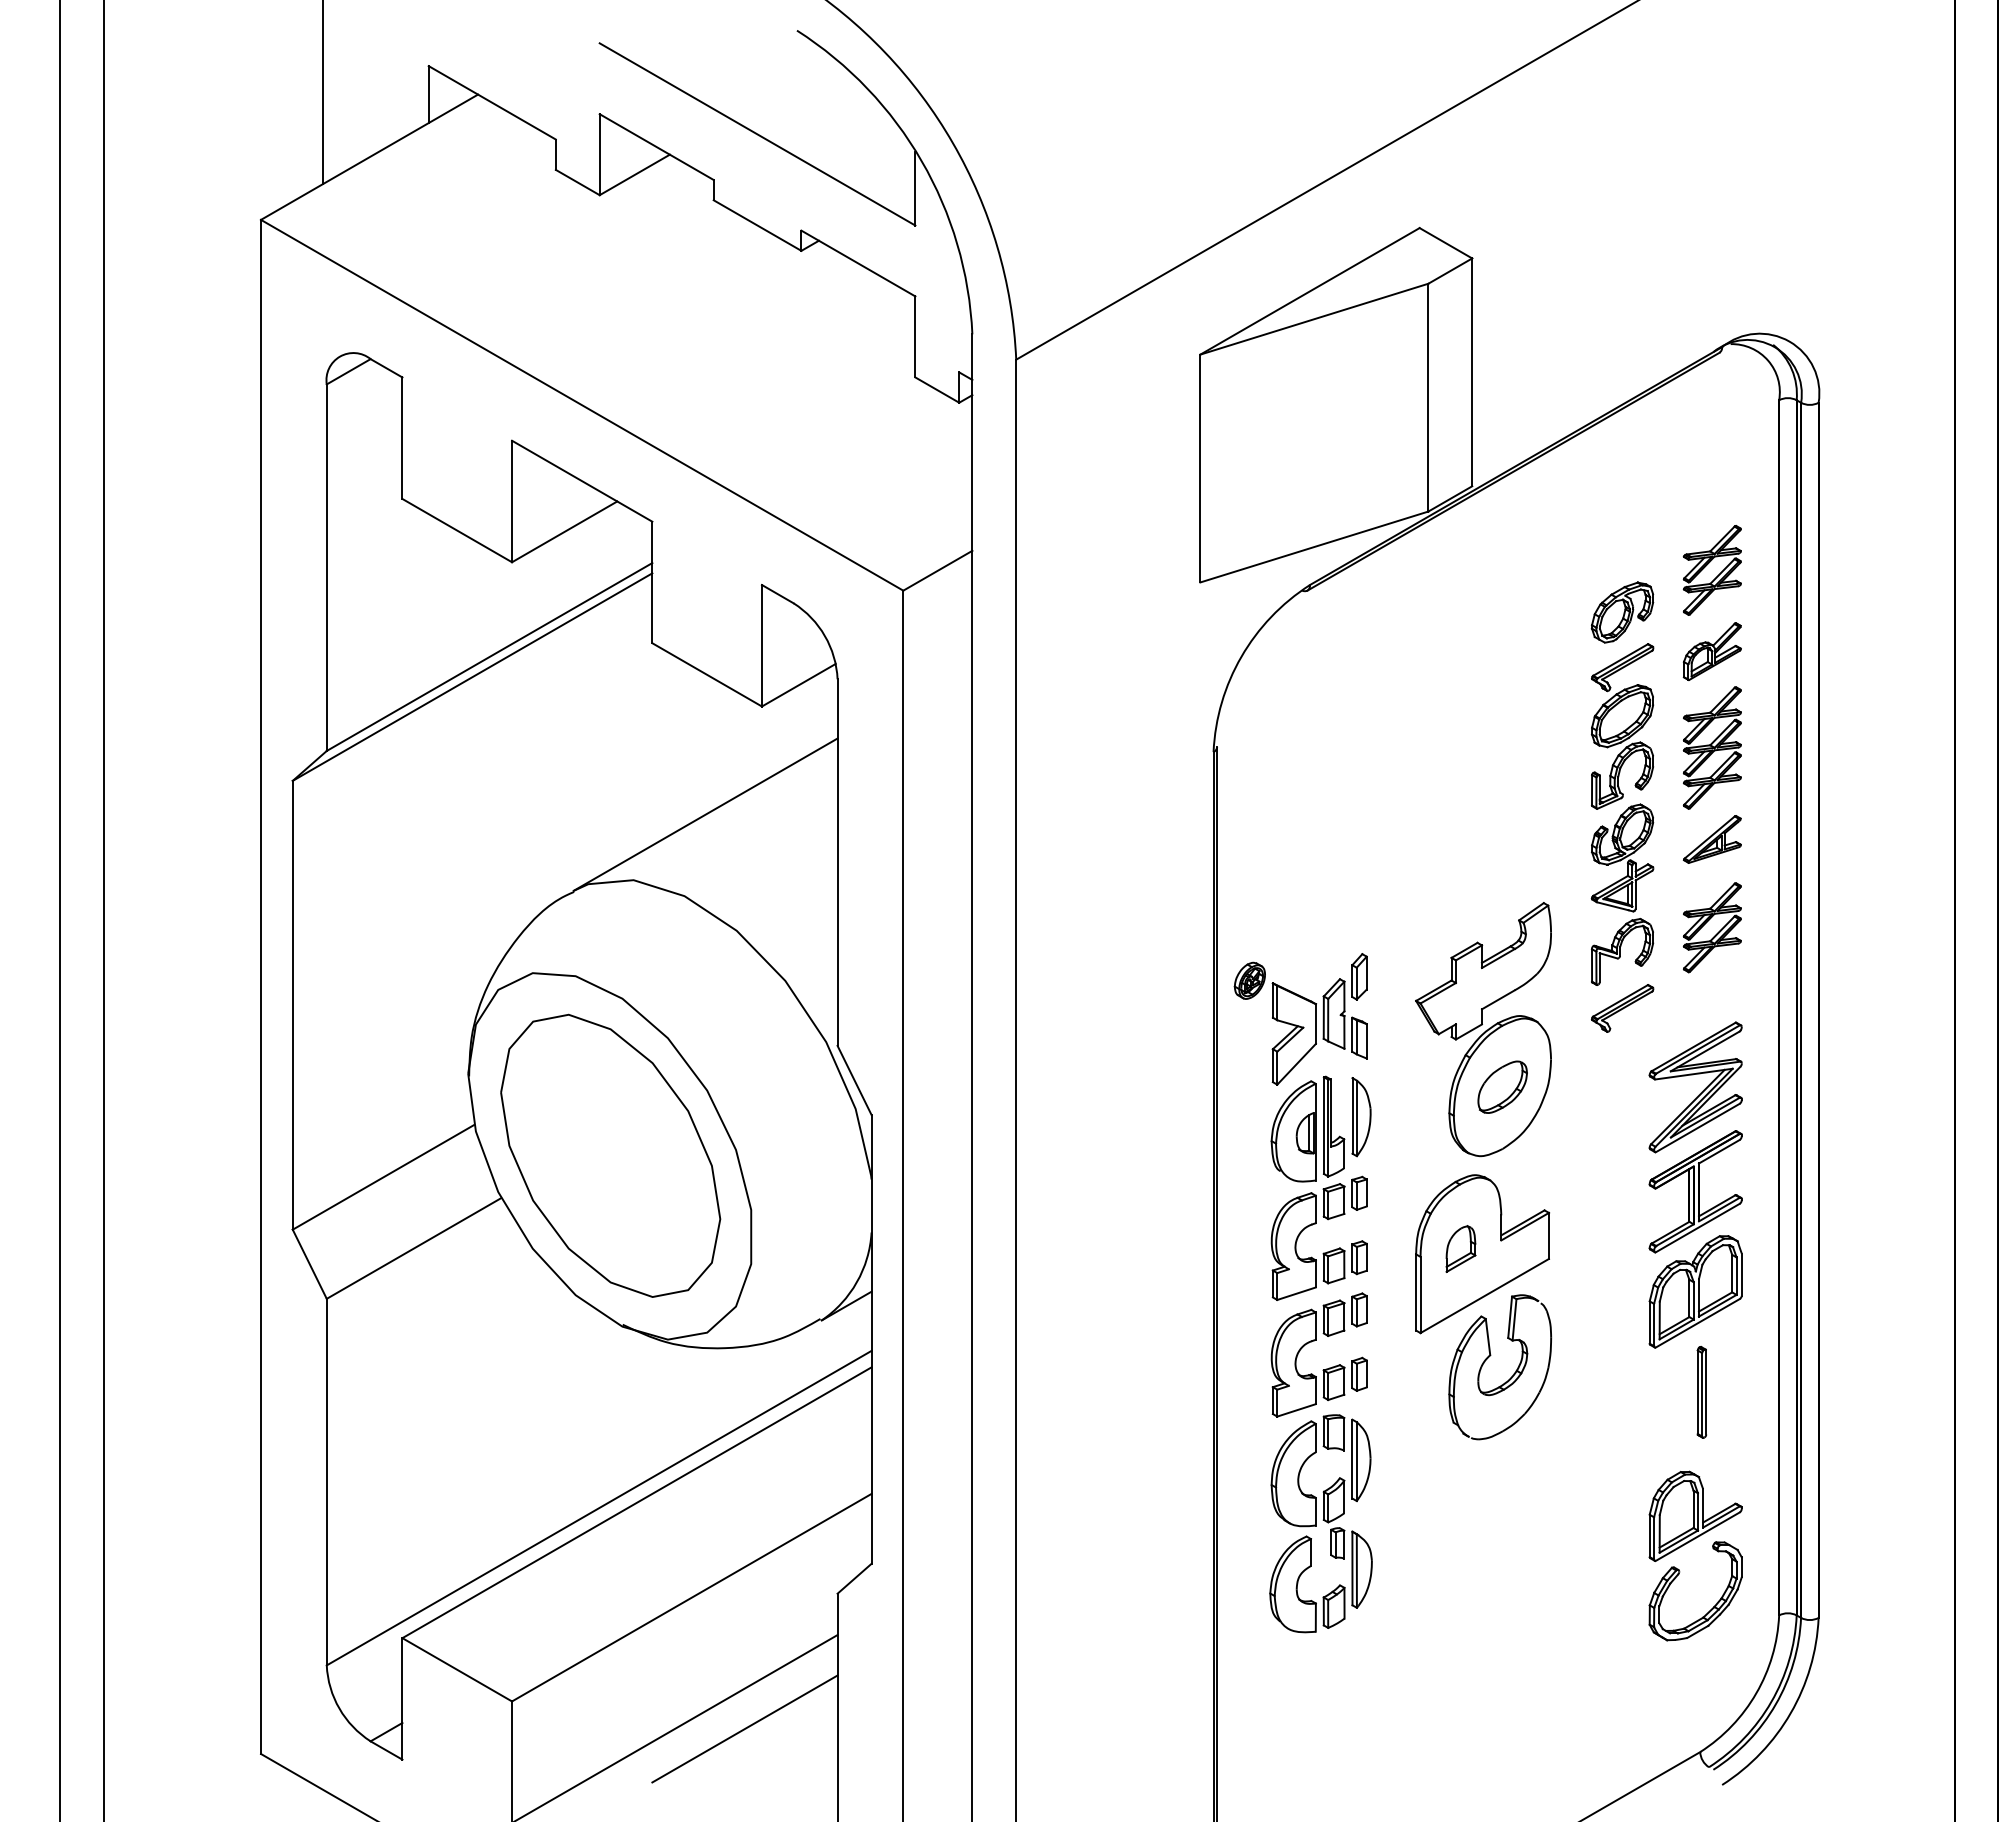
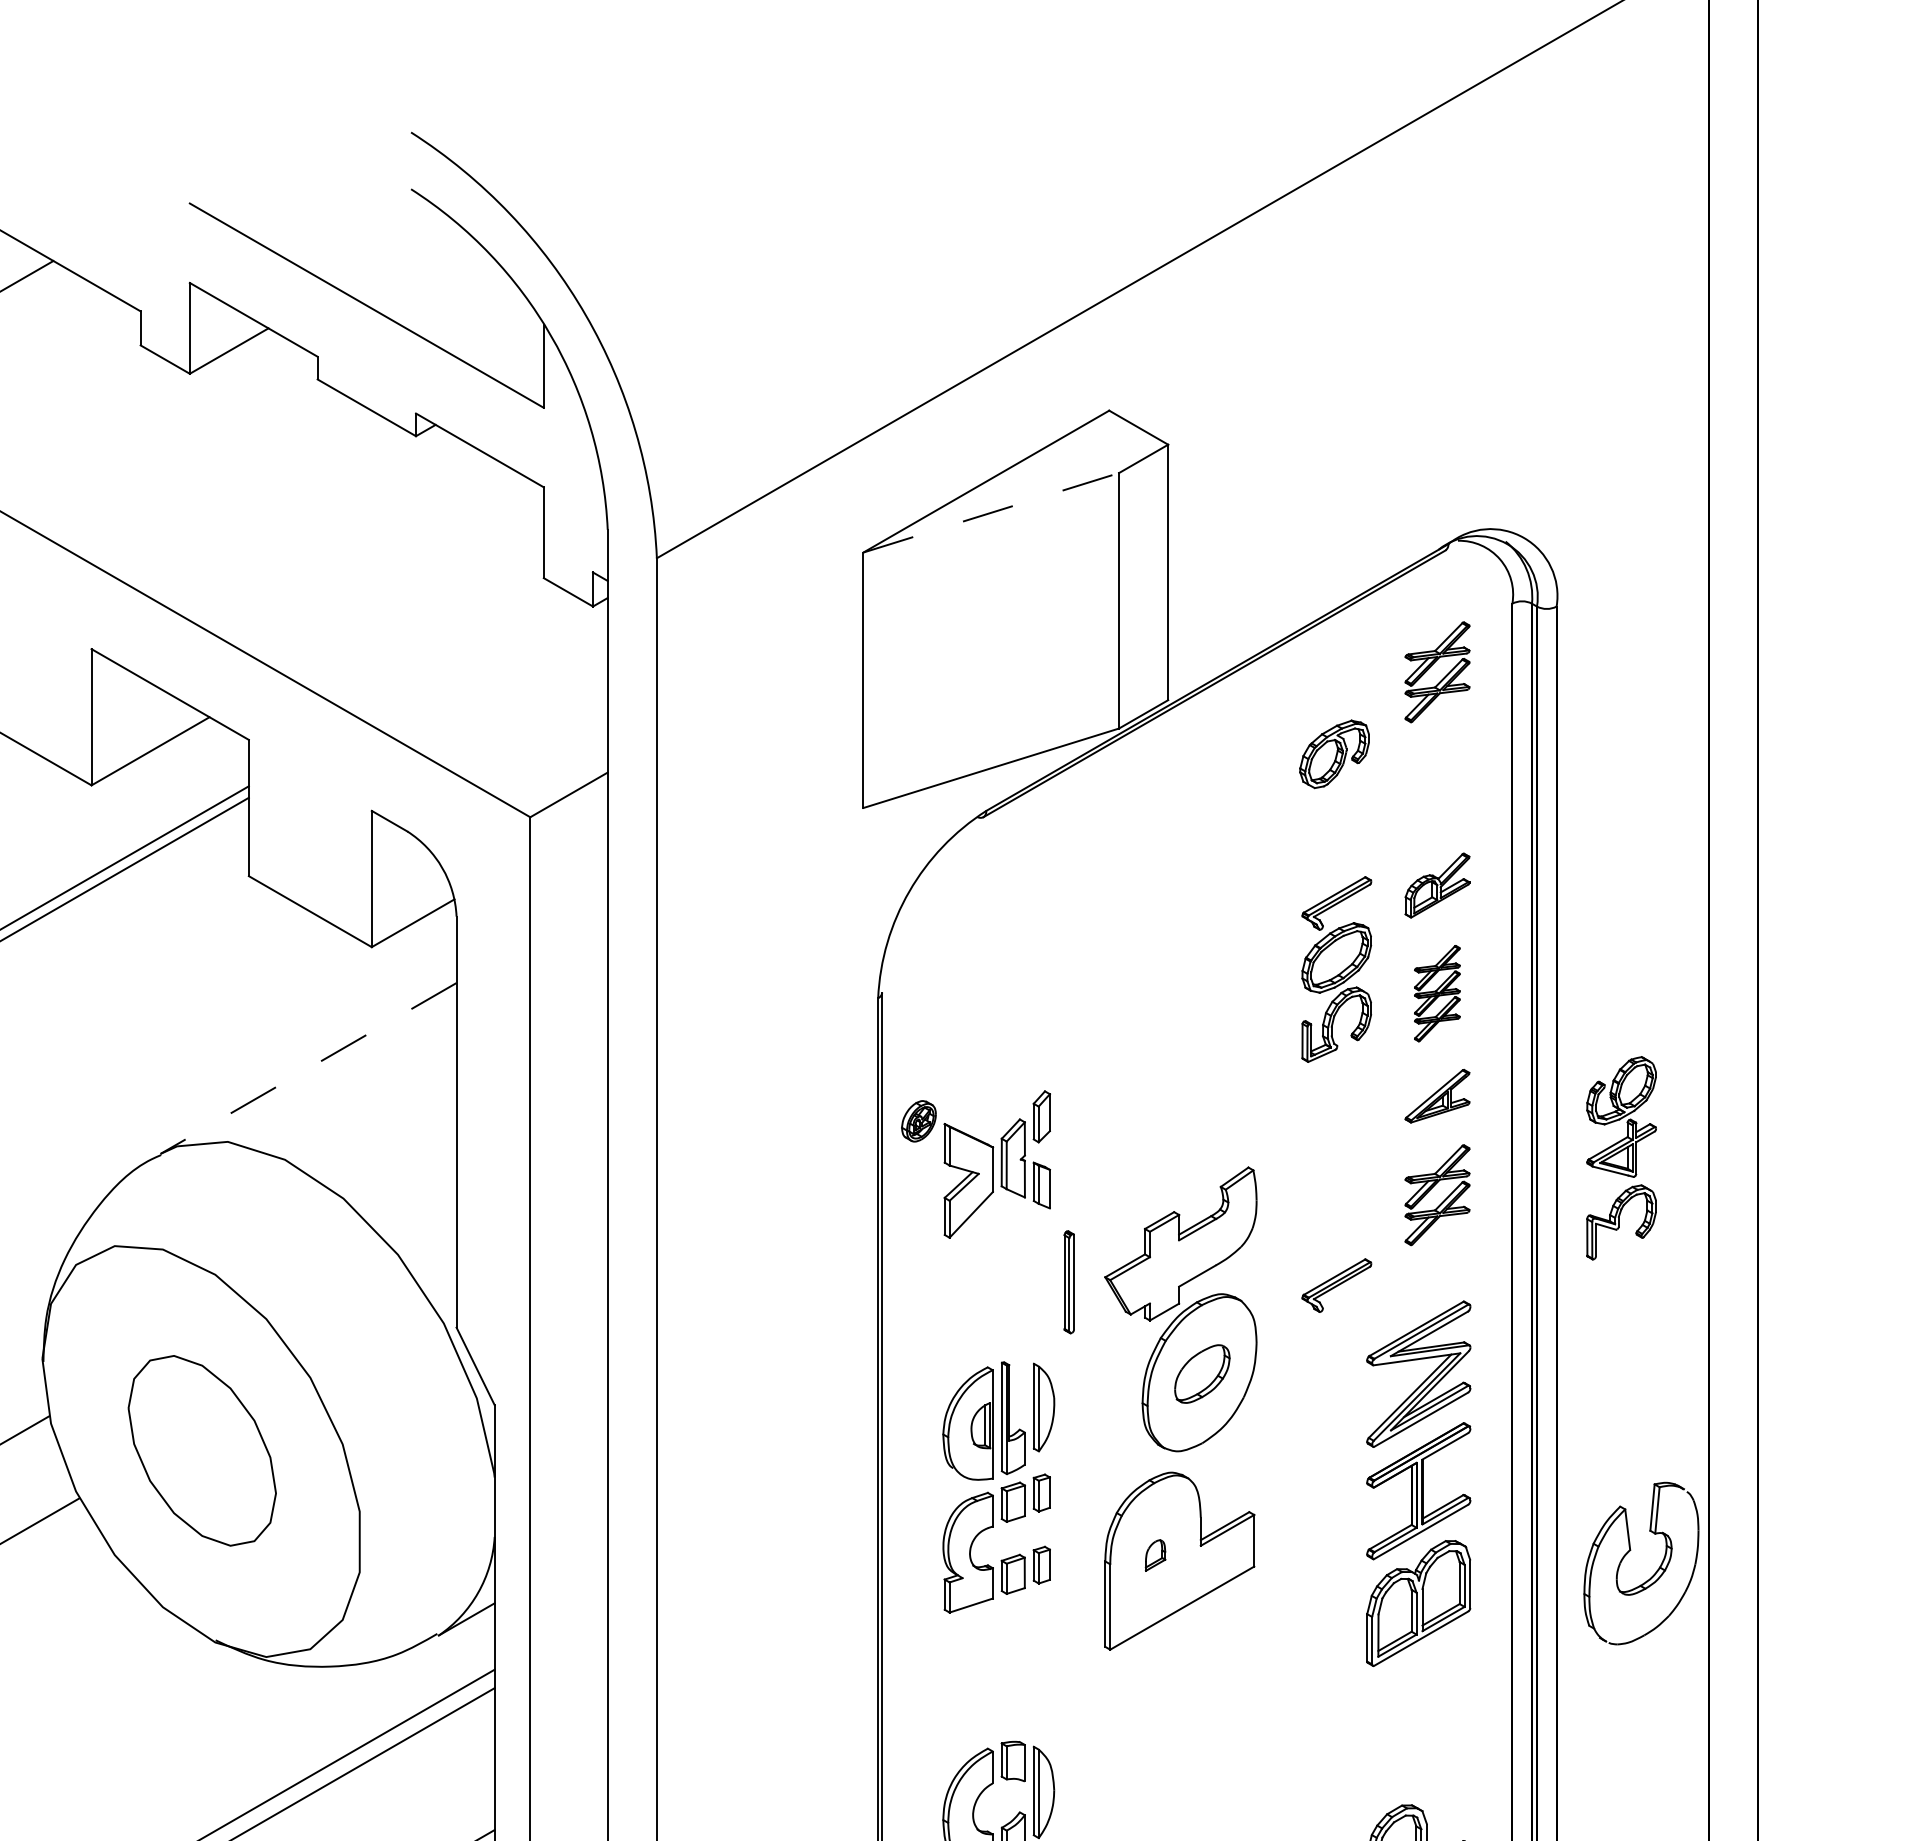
line: (1314, 319) -> (991, 513), solid -> dashed
part: (1707, 565) -> (1432, 666), moved
part: (1622, 612) -> (1334, 754), moved
part: (1711, 747) -> (1436, 993), size x0.7
line: (705, 814) -> (308, 1068), solid -> dashed
part: (1622, 894) -> (1621, 1157), moved
part: (1300, 1019) -> (975, 1164), moved
part: (610, 1155) -> (201, 1450), size x0.6
part: (1460, 1248) -> (1155, 1554), size x0.6
part: (1314, 1341) -> (991, 1659), removed
part: (1510, 1377) -> (1652, 1575), moved
part: (1701, 1392) -> (1068, 1282), moved

